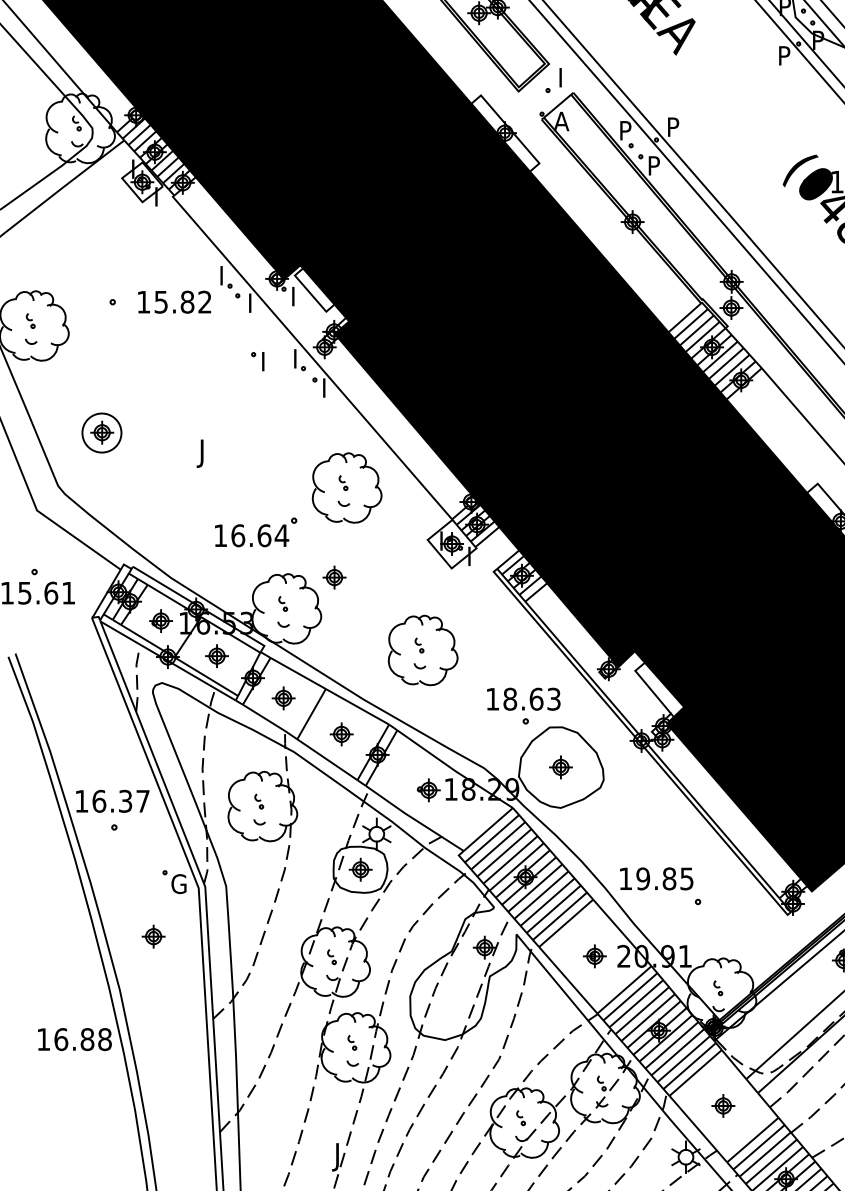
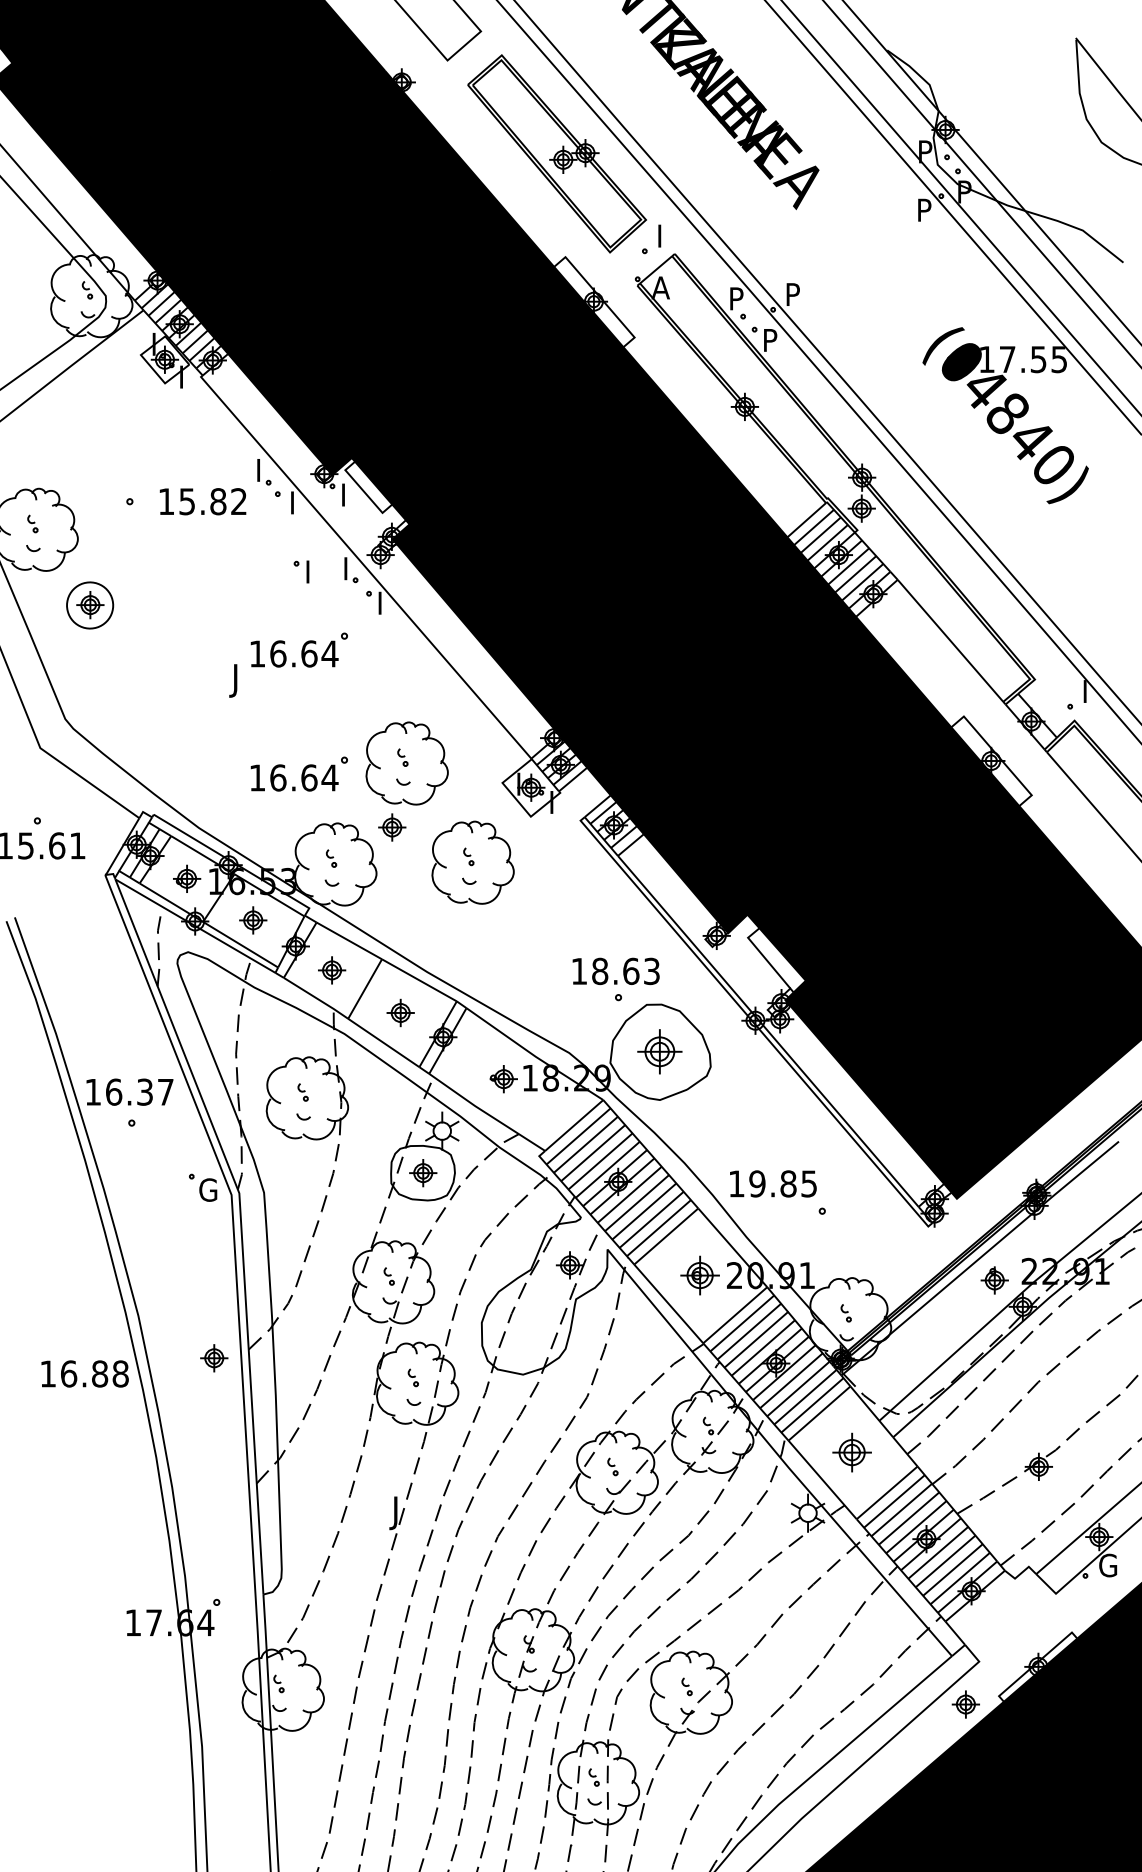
part: (255, 427) -> (298, 649), added
part: (102, 433) -> (90, 605), moved
part: (346, 488) -> (406, 763), moved
part: (422, 650) -> (472, 862), moved
part: (561, 767) -> (660, 1052), size x1.6
part: (153, 936) -> (214, 1358), moved
part: (595, 956) -> (700, 1275), size x1.4
part: (723, 1105) -> (852, 1452), size x1.4

